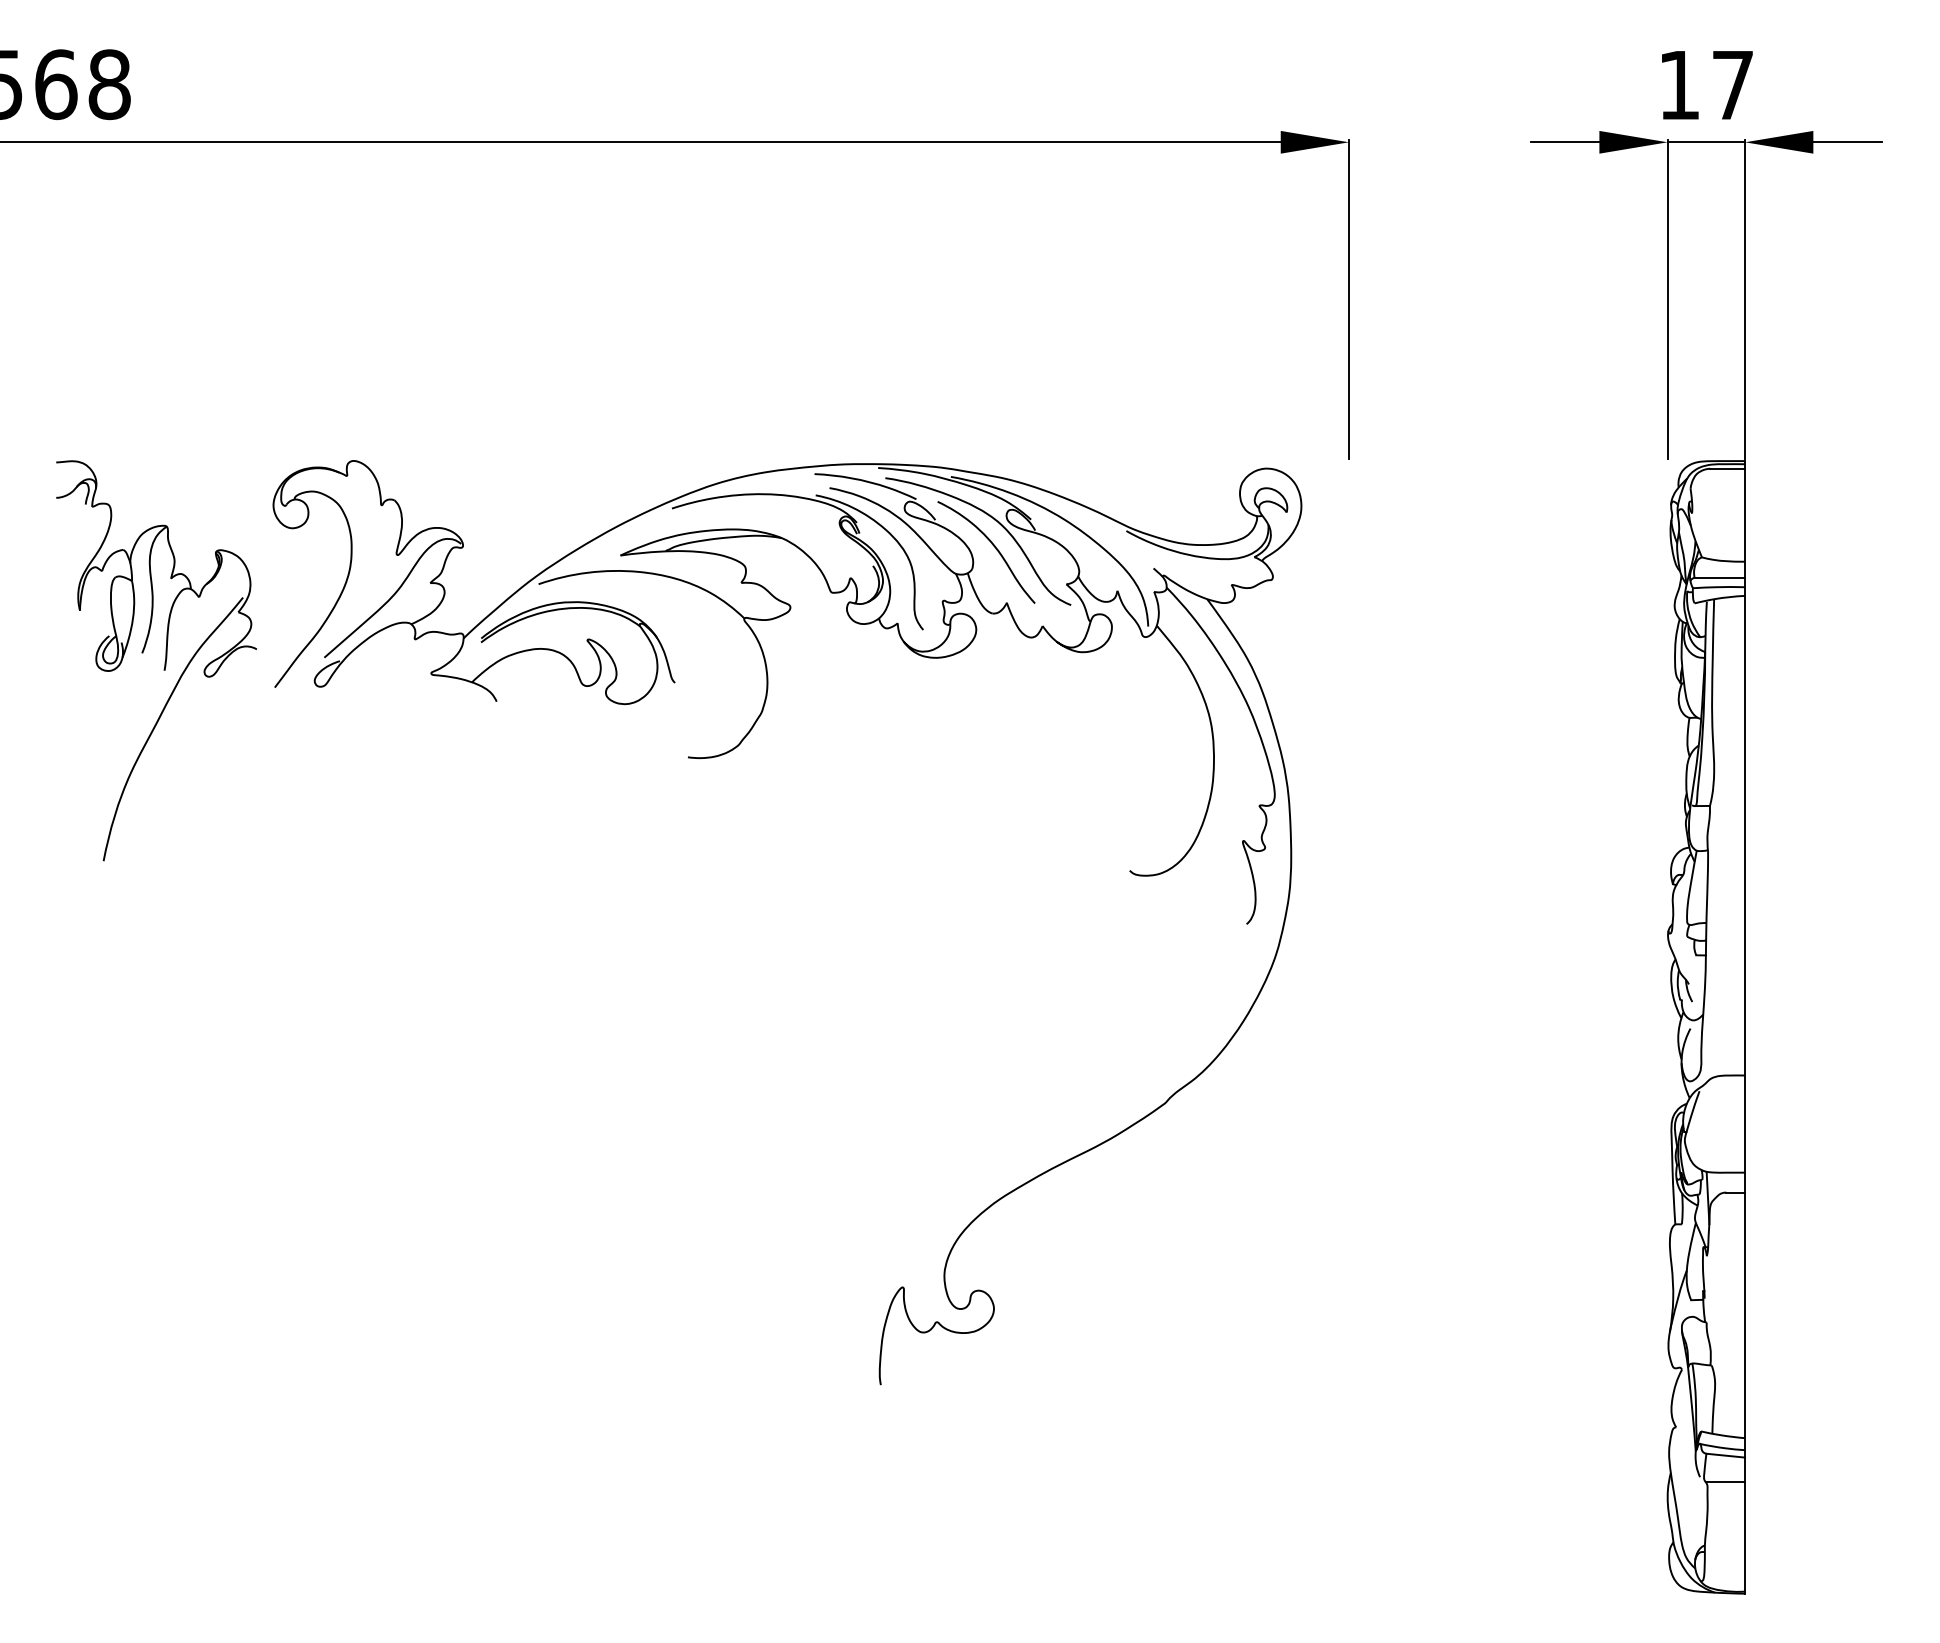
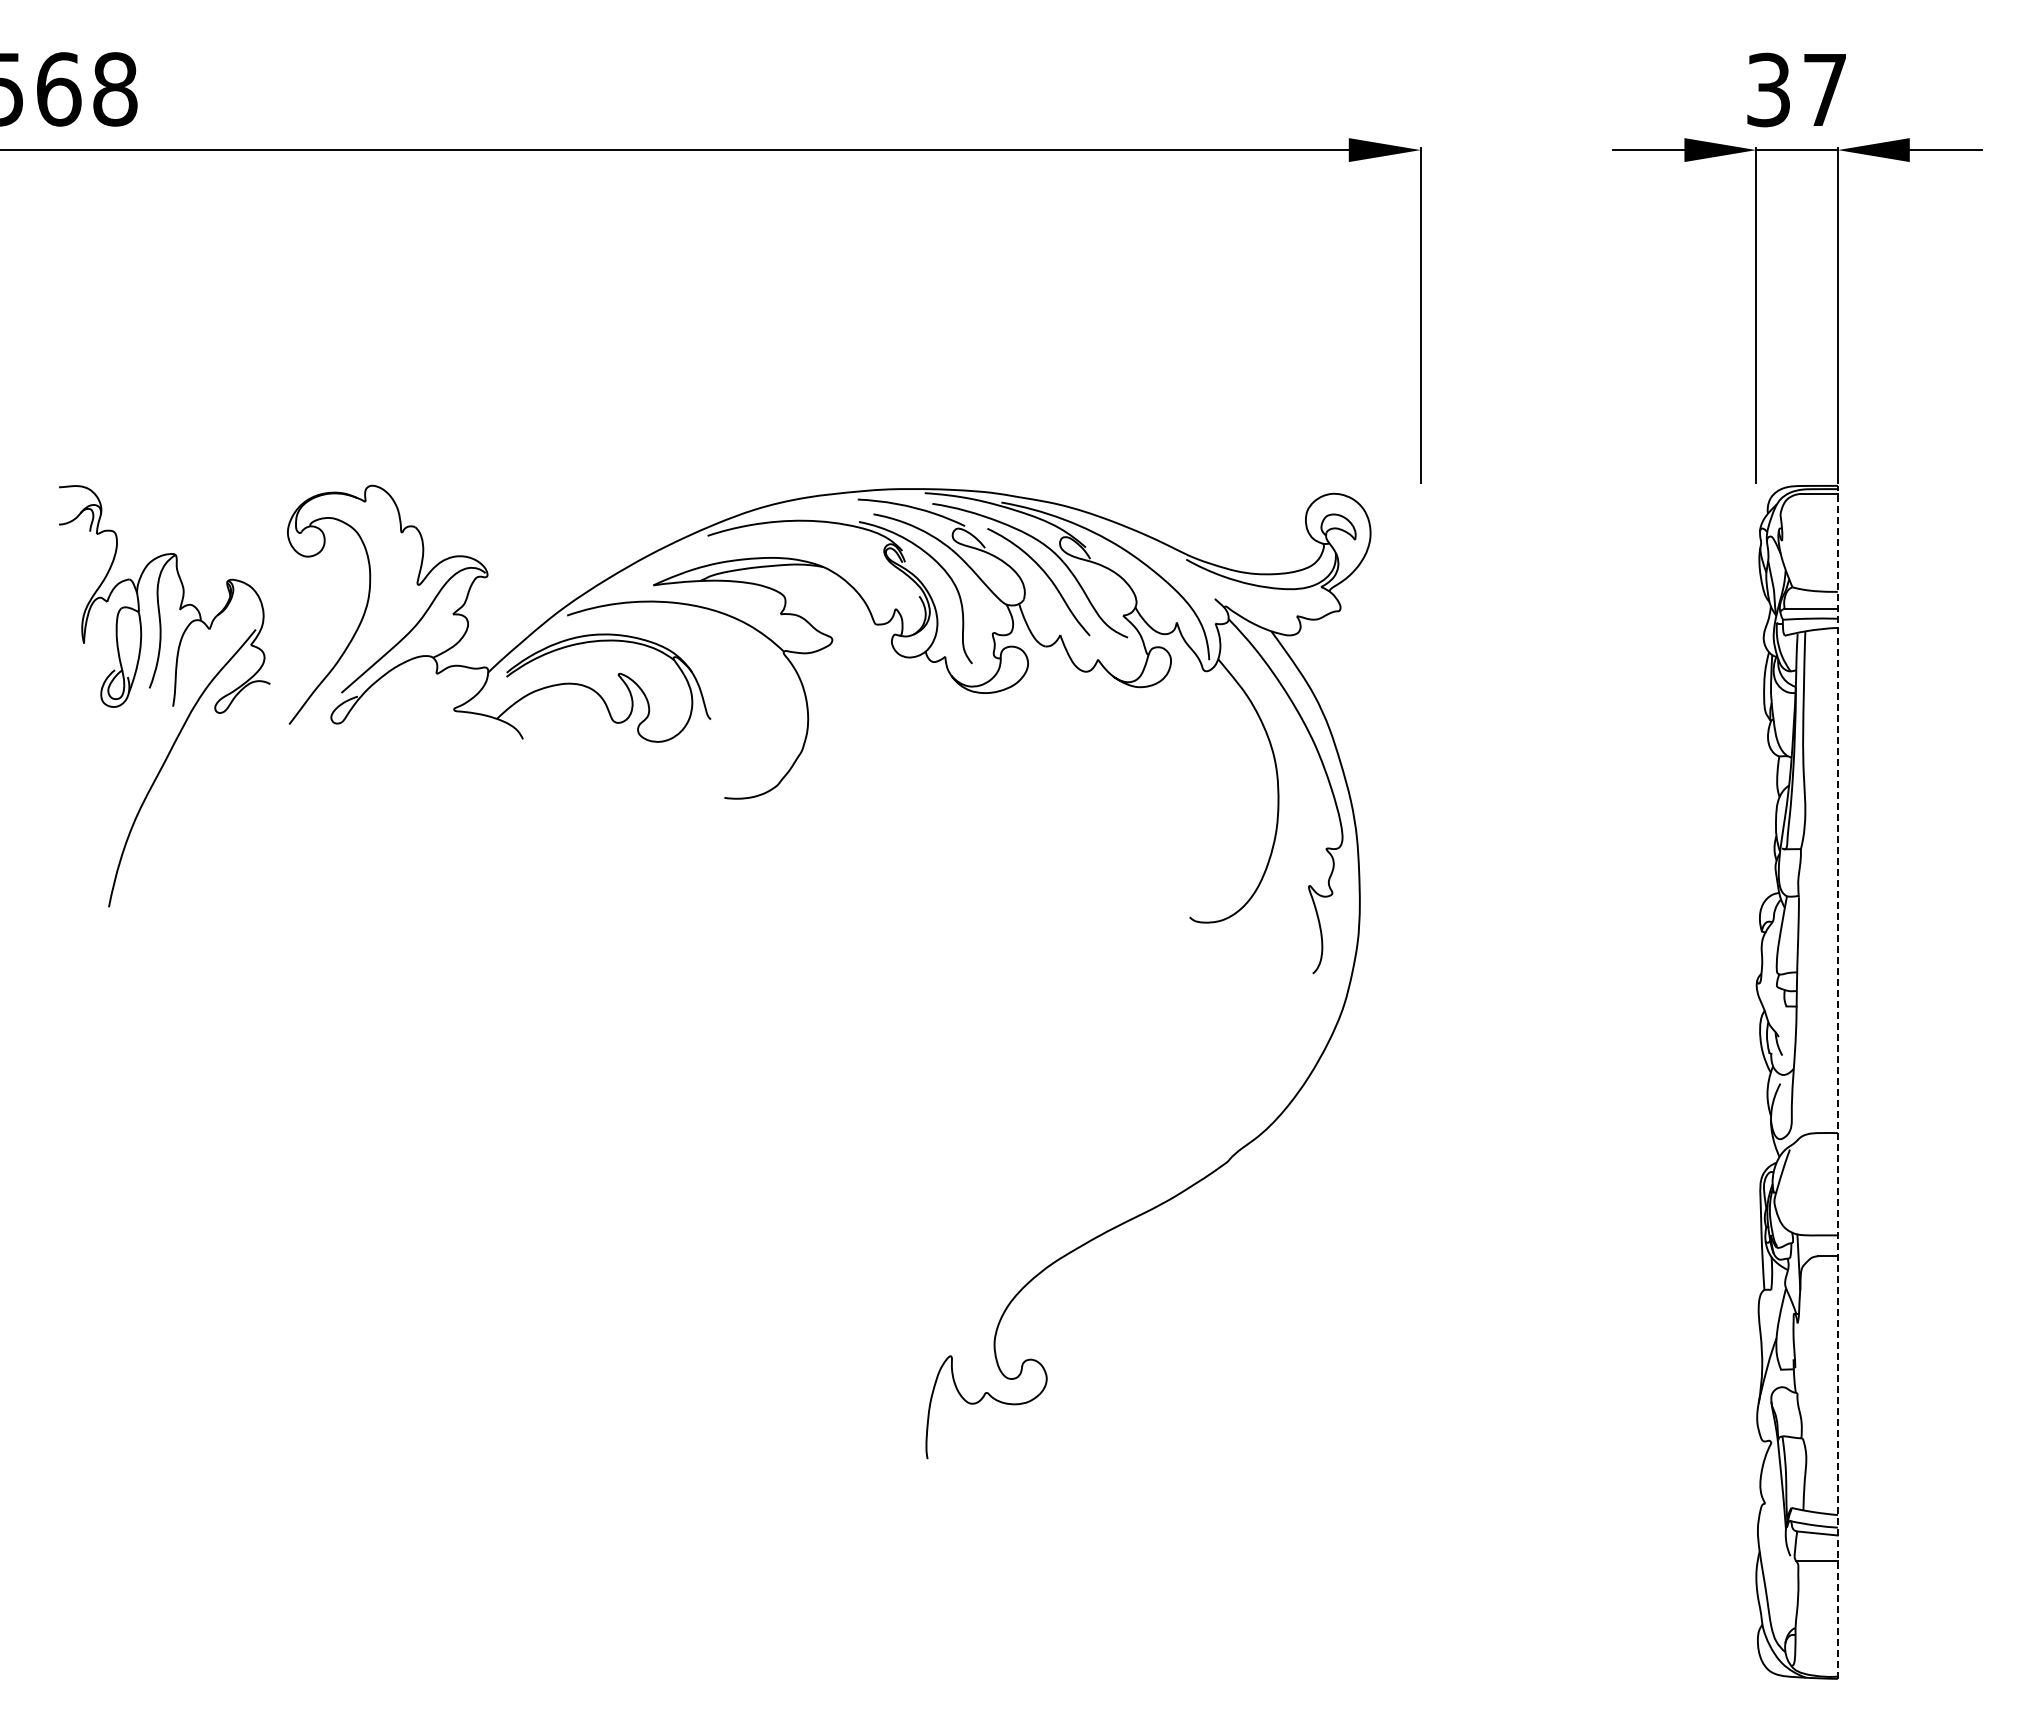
text: (1679, 84) -> (1768, 89), 17 -> 37
line: (1744, 1026) -> (1837, 1081), solid -> dashed

